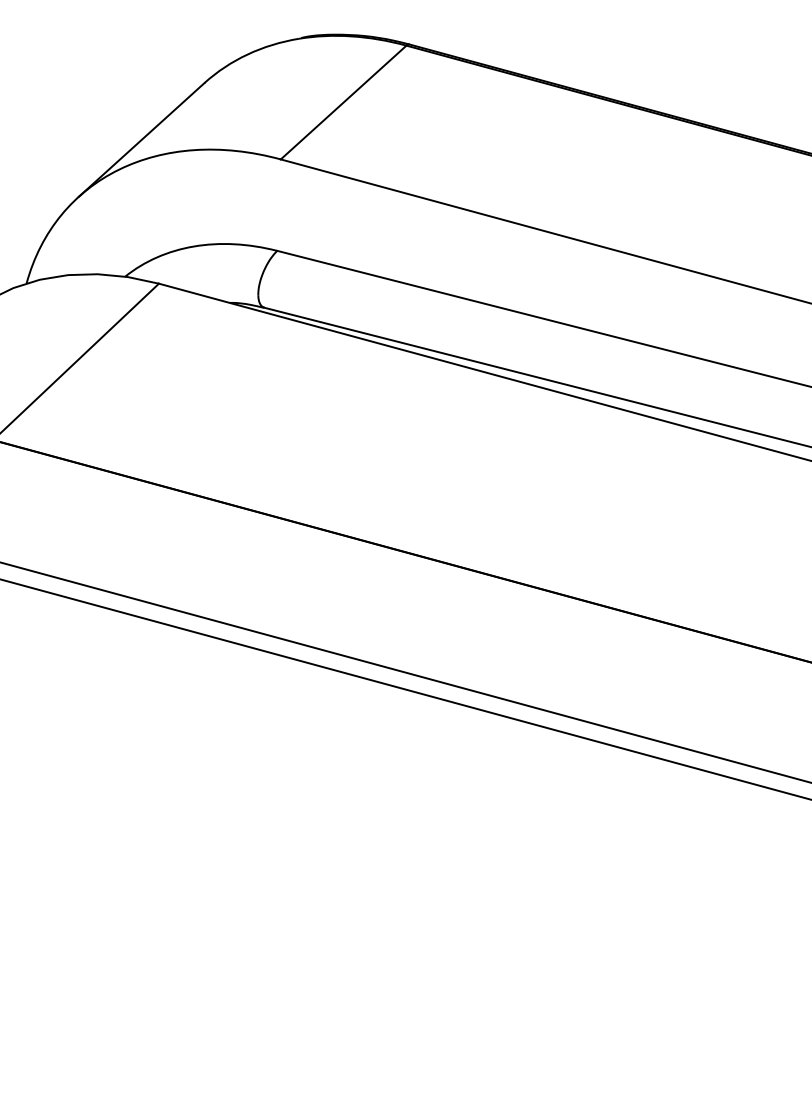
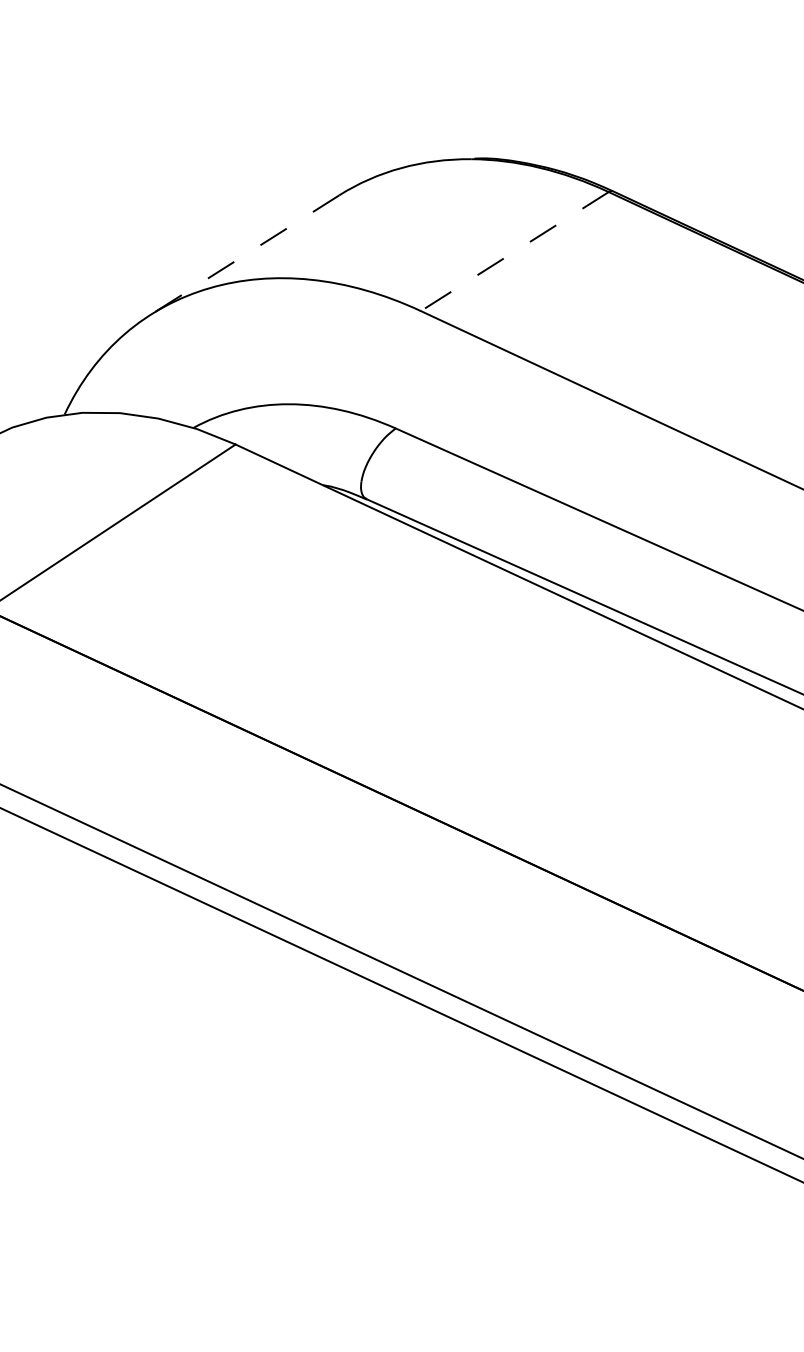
line: (343, 102) -> (514, 251), solid -> dashed
line: (141, 140) -> (245, 255), solid -> dashed

